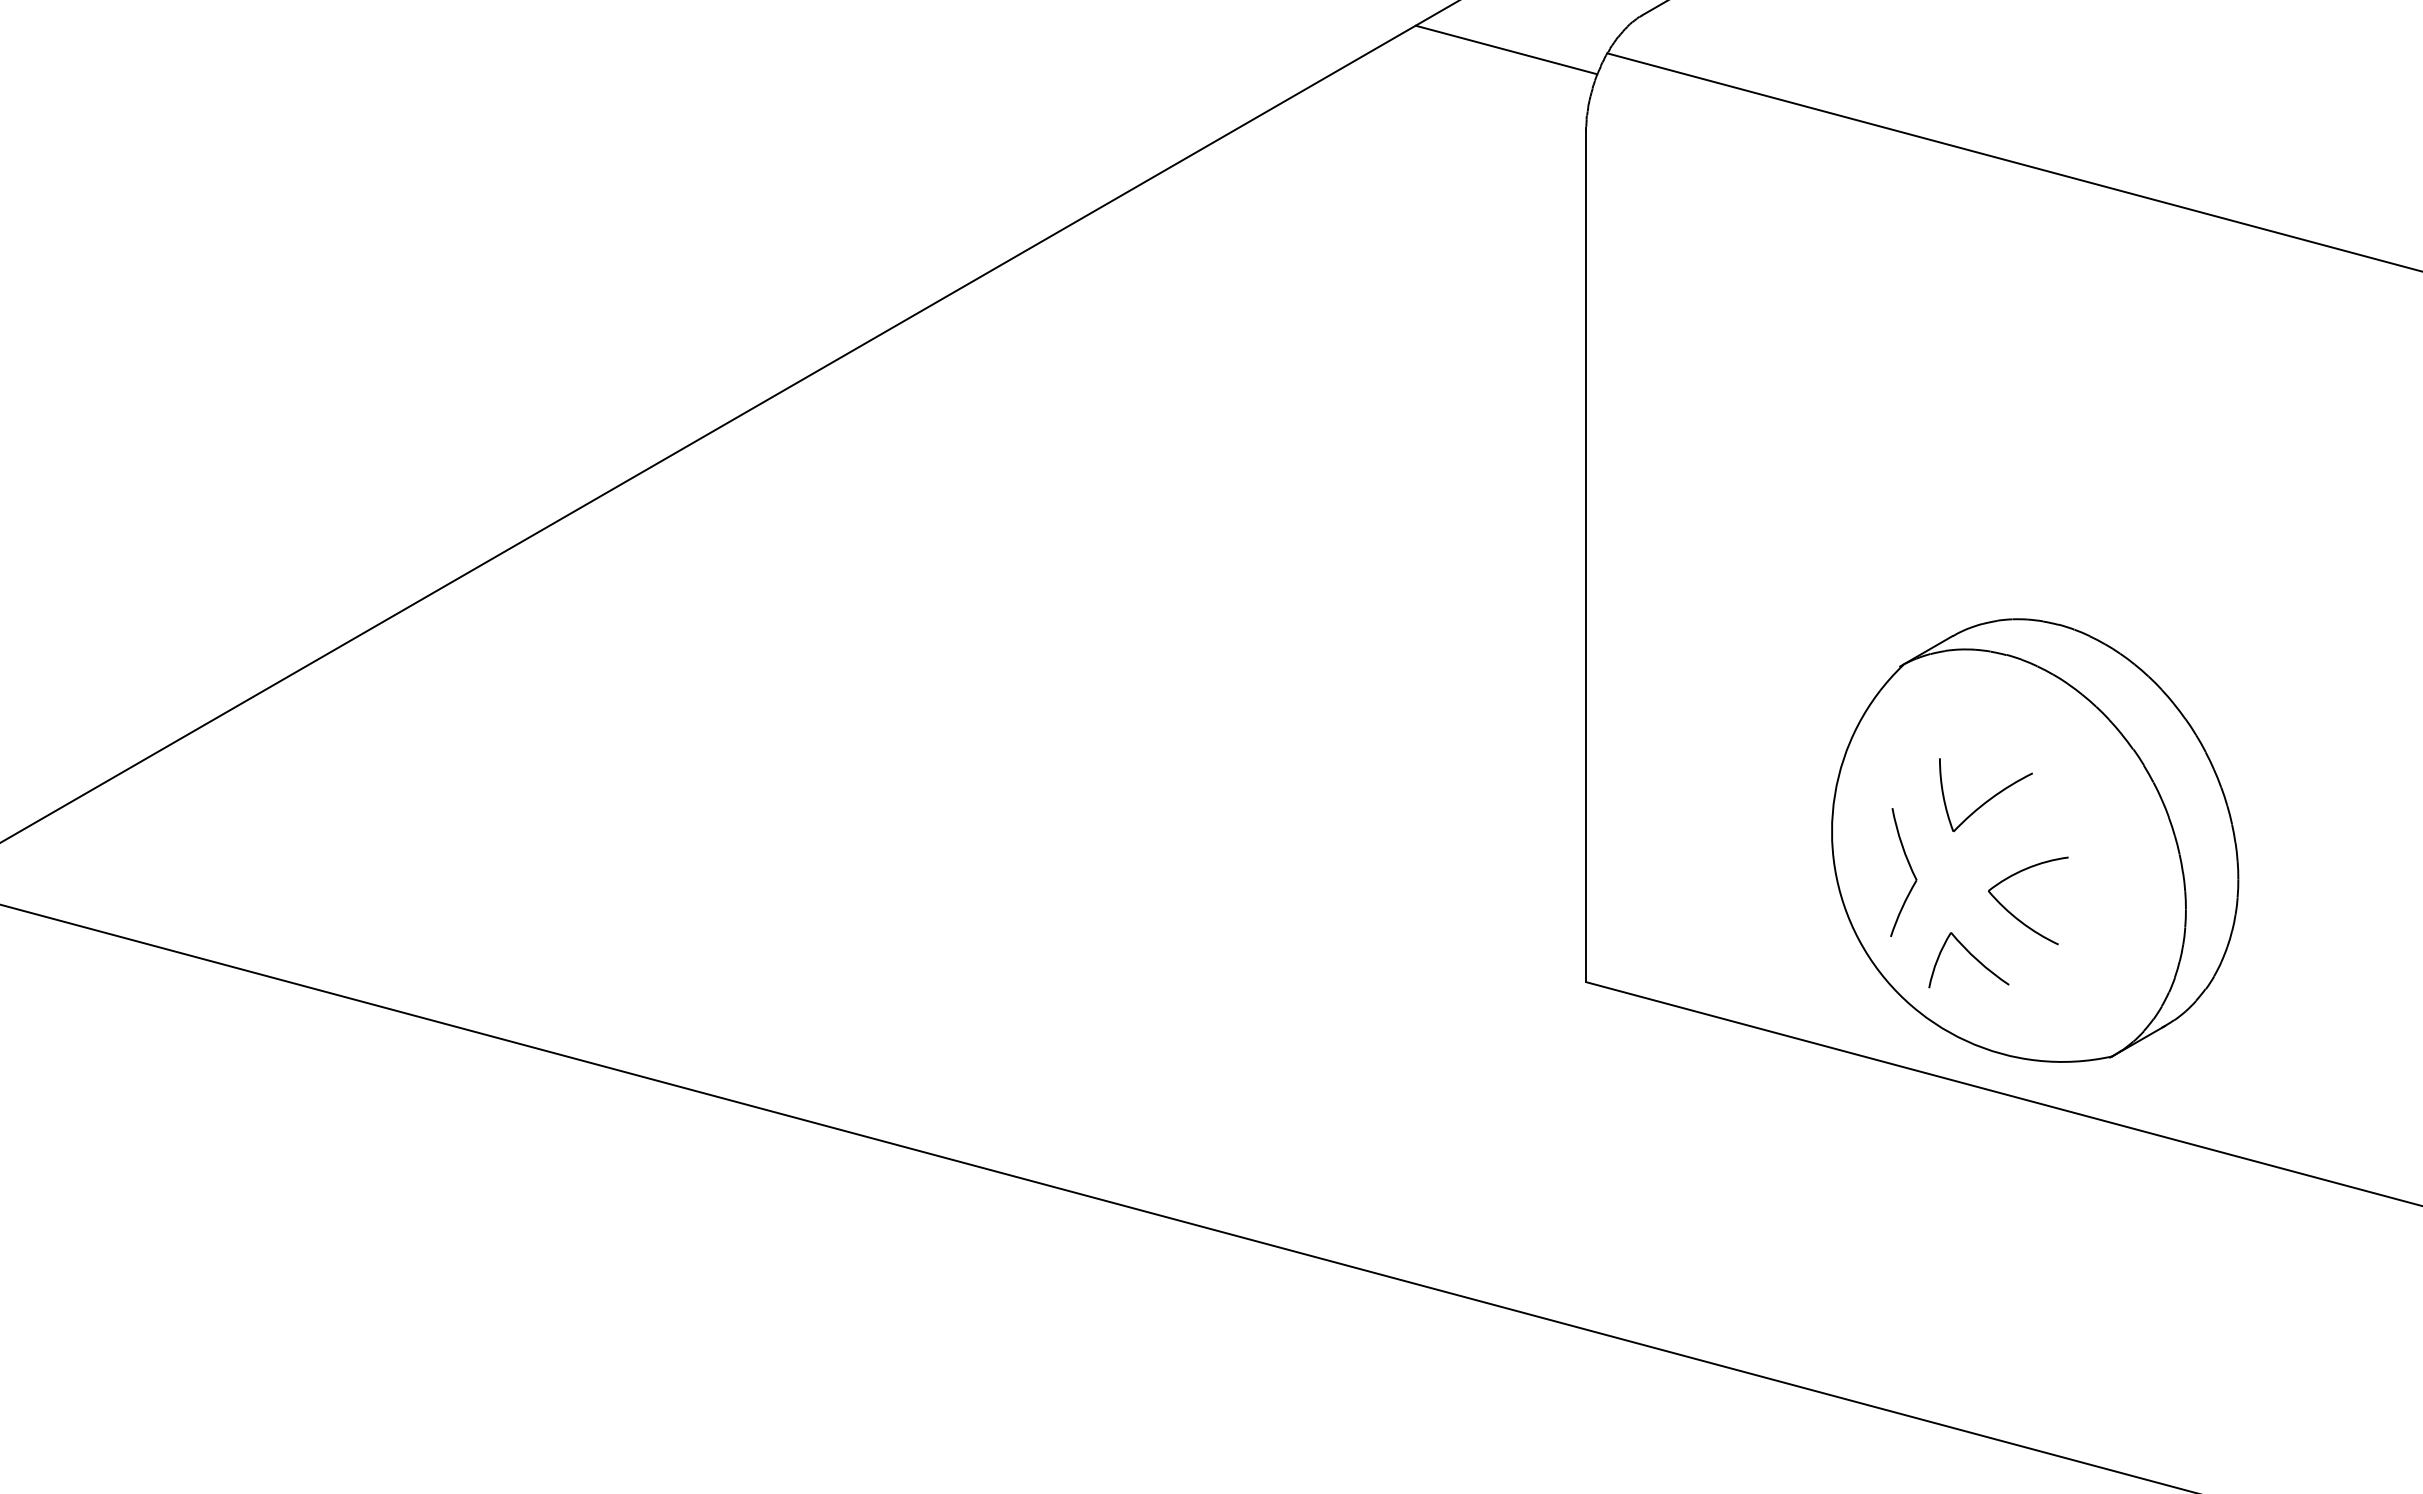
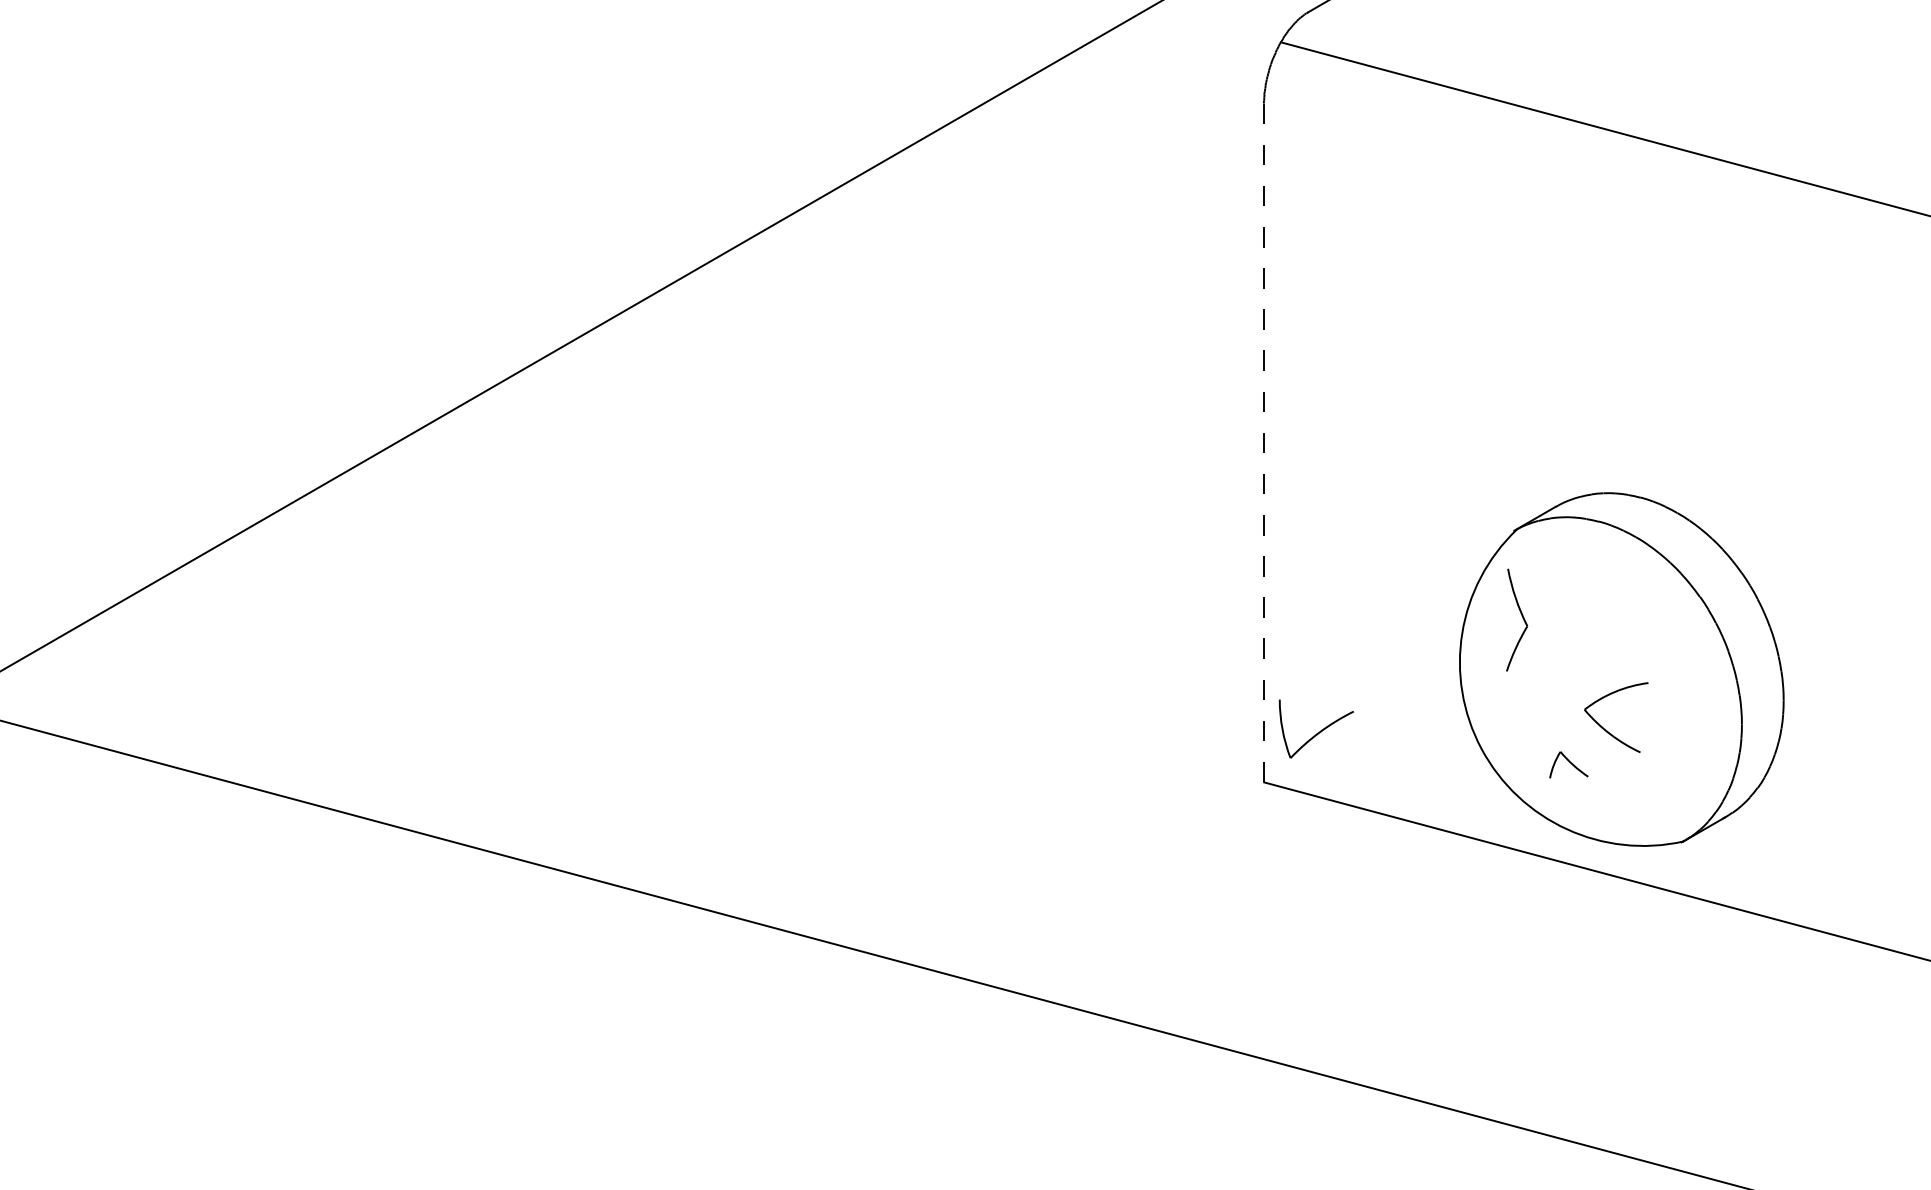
line: (1506, 49) -> (1200, 39), removed
line: (1586, 556) -> (1264, 443), solid -> dashed
part: (1985, 795) -> (1316, 729), moved
part: (1910, 869) -> (1522, 617), moved
part: (1968, 960) -> (1568, 765), size x0.6

